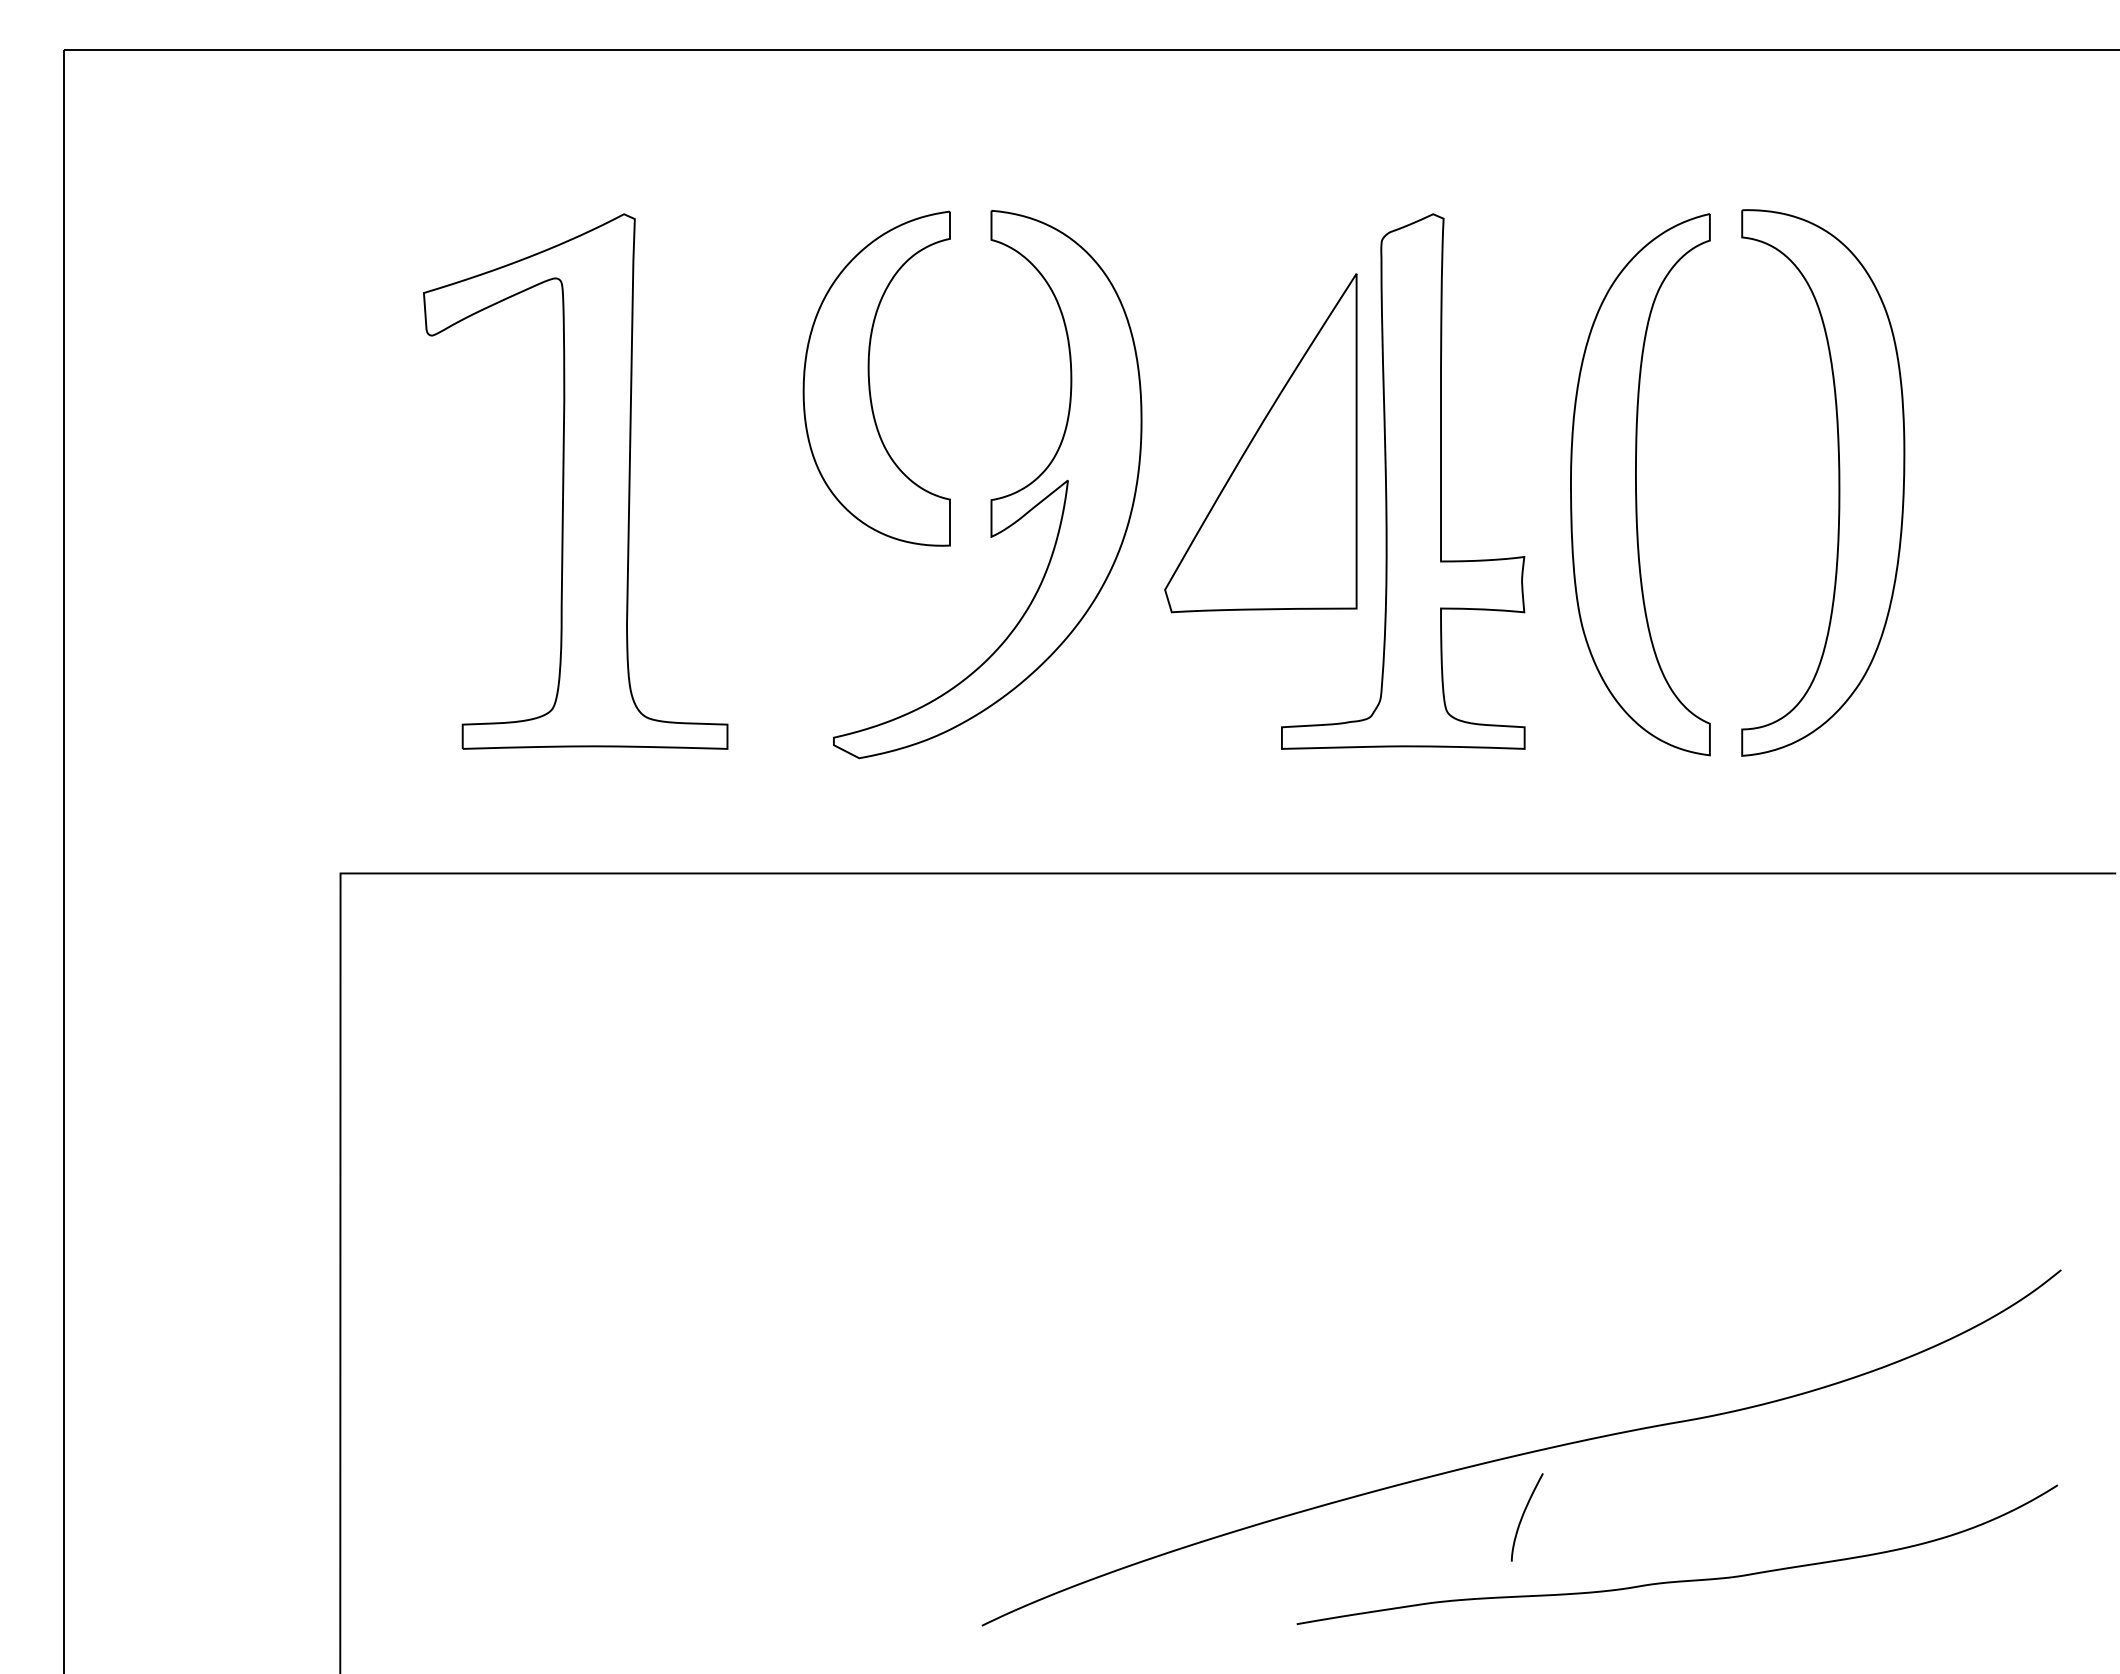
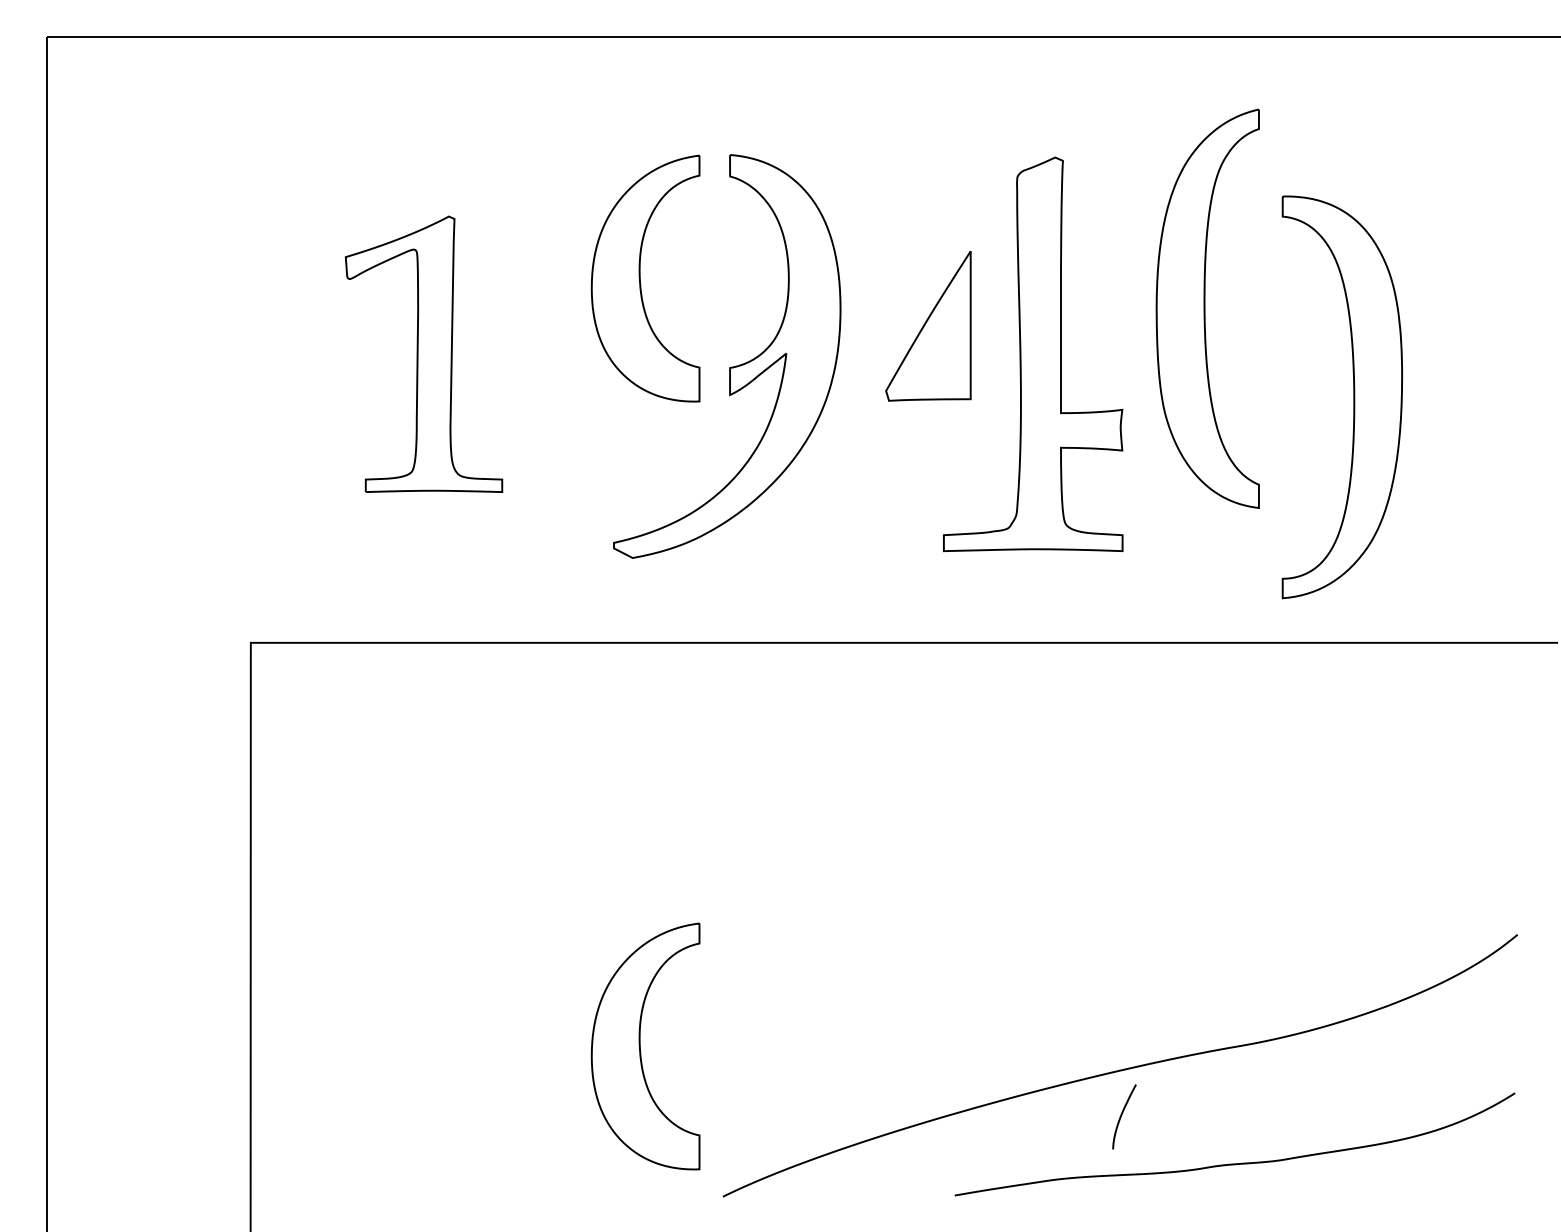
part: (1260, 443) -> (928, 326), size x0.6
part: (575, 481) -> (423, 354), size x0.7
part: (1838, 482) -> (1353, 396), moved
part: (1640, 484) -> (1207, 308), moved
part: (869, 1421) -> (640, 1046), added

